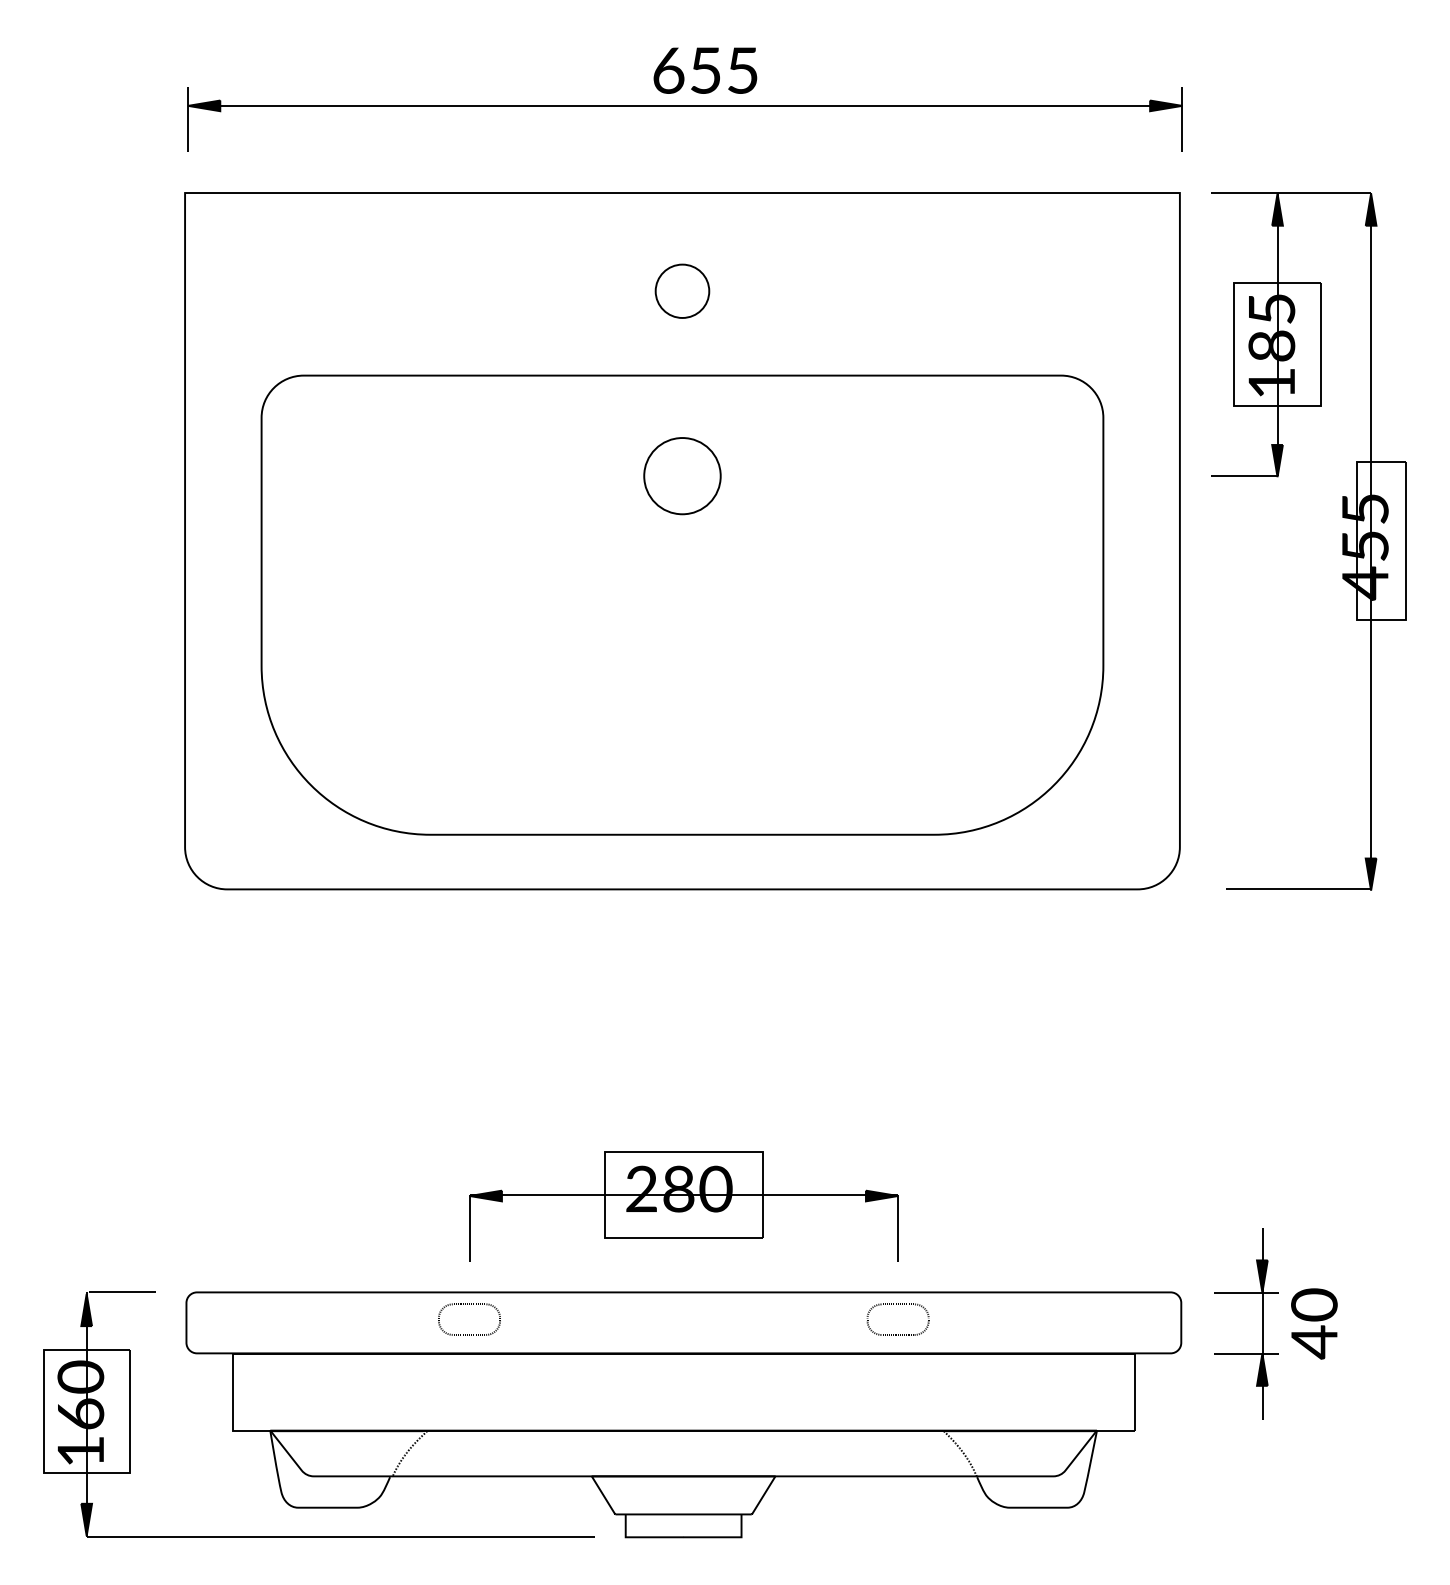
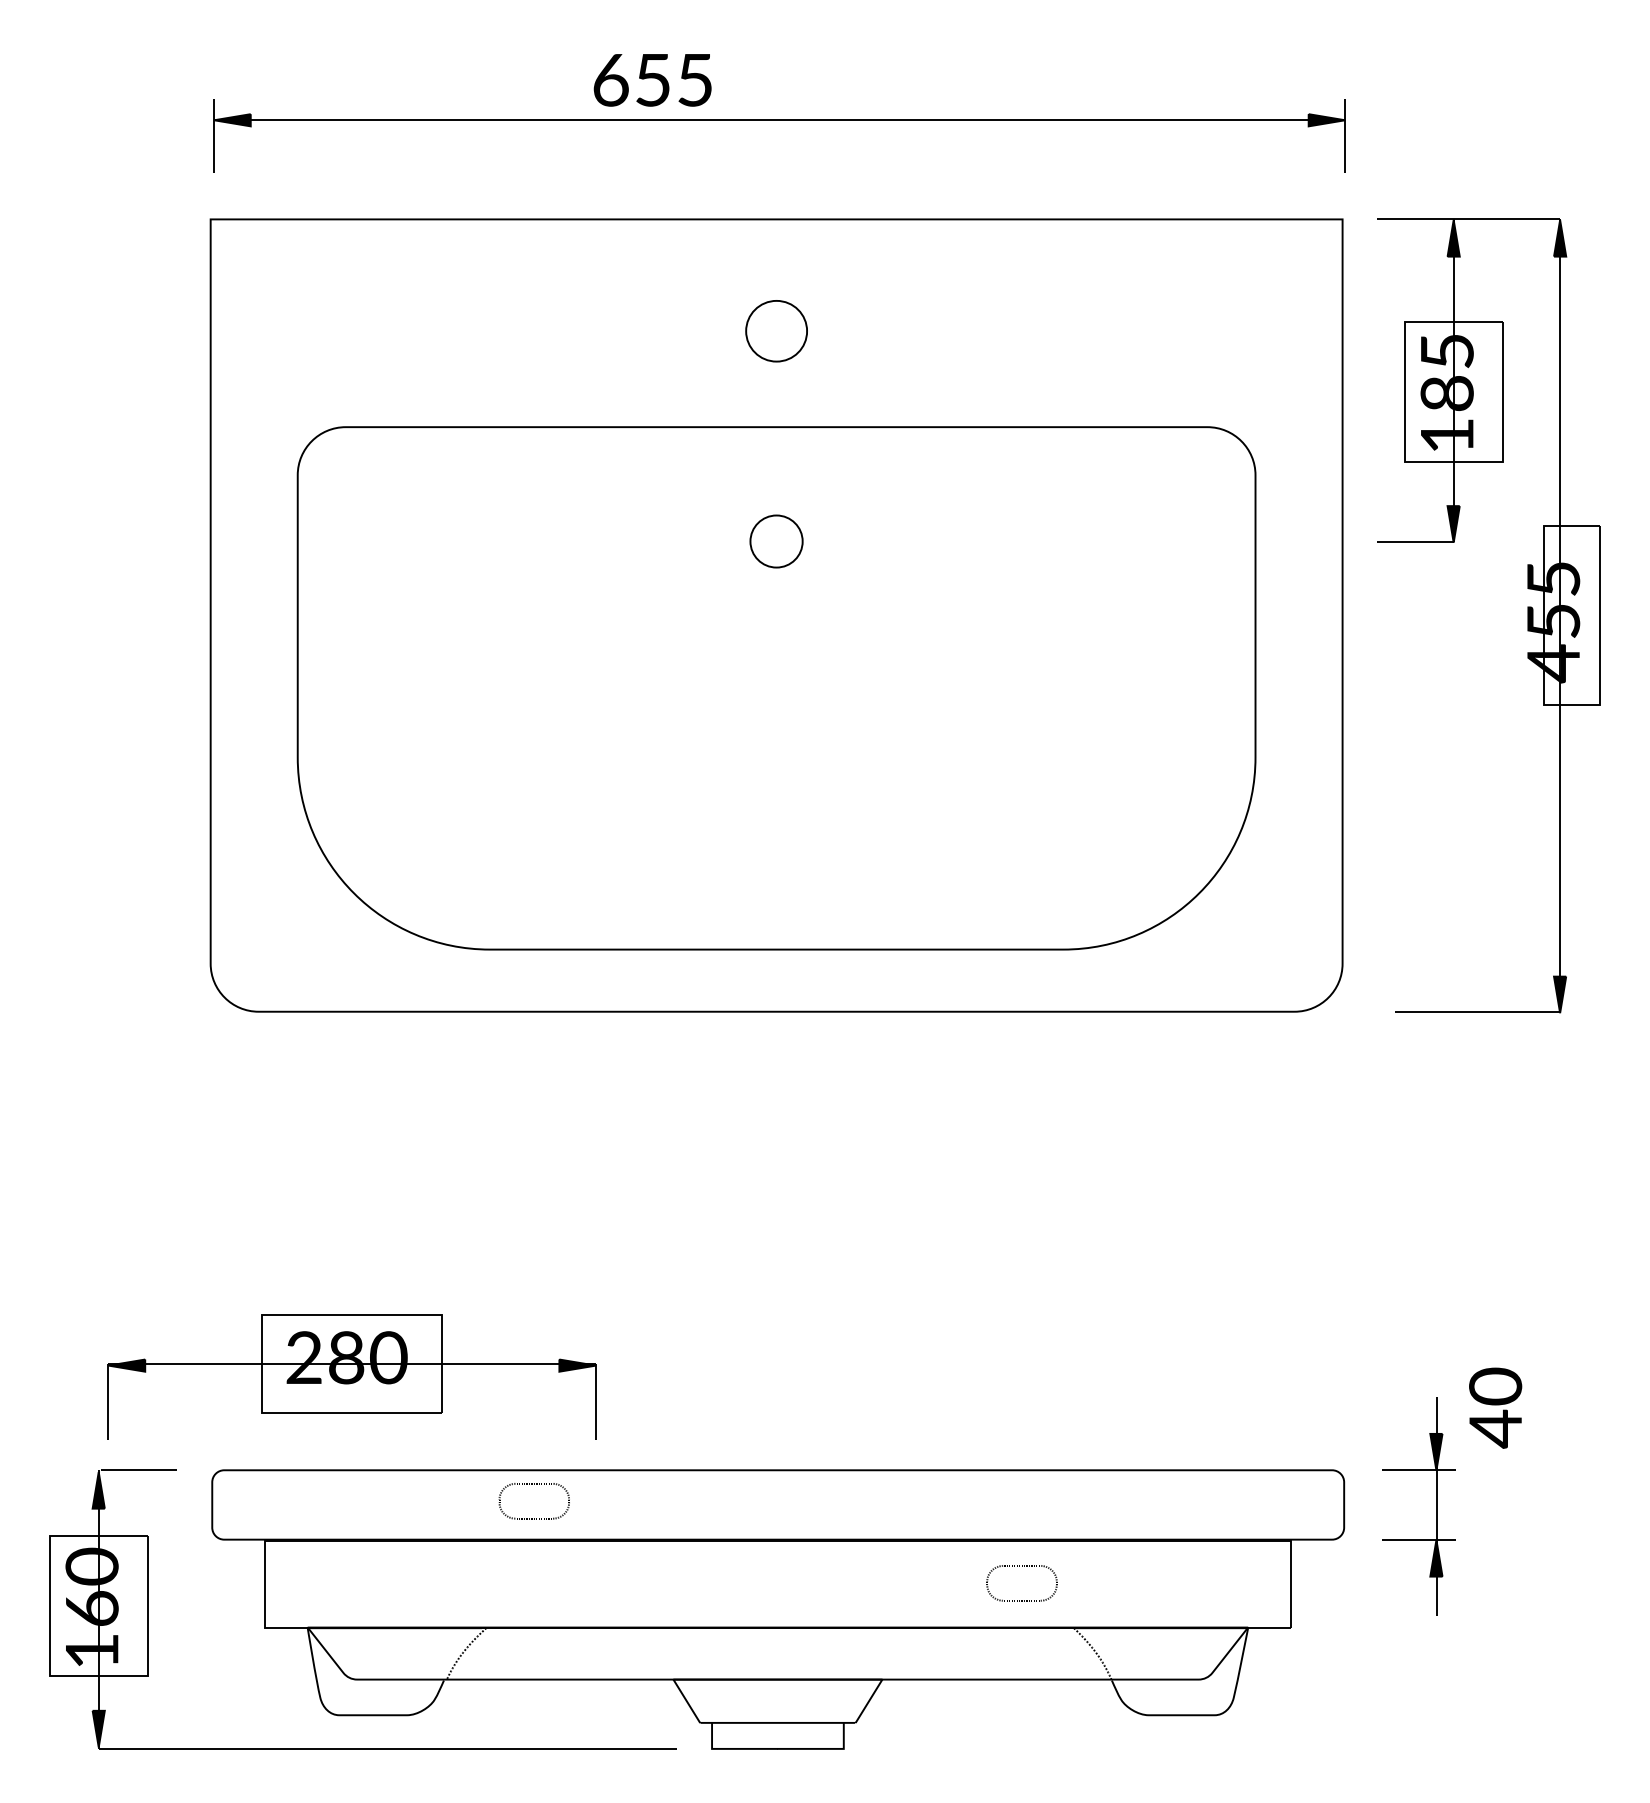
text: (705, 70) -> (652, 80), moved
part: (682, 476) -> (776, 541), size x0.6
part: (683, 1205) -> (351, 1376), moved
text: (1314, 1323) -> (1495, 1407), moved
part: (897, 1334) -> (1021, 1600), moved

